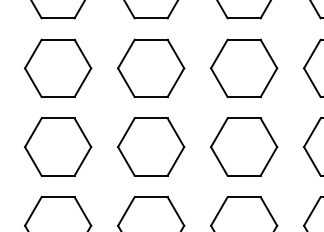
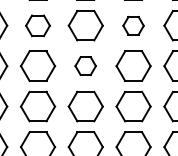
part: (57, 67) -> (37, 25), size x0.7
part: (243, 67) -> (133, 25), size x0.6
part: (150, 145) -> (85, 65), size x0.6

